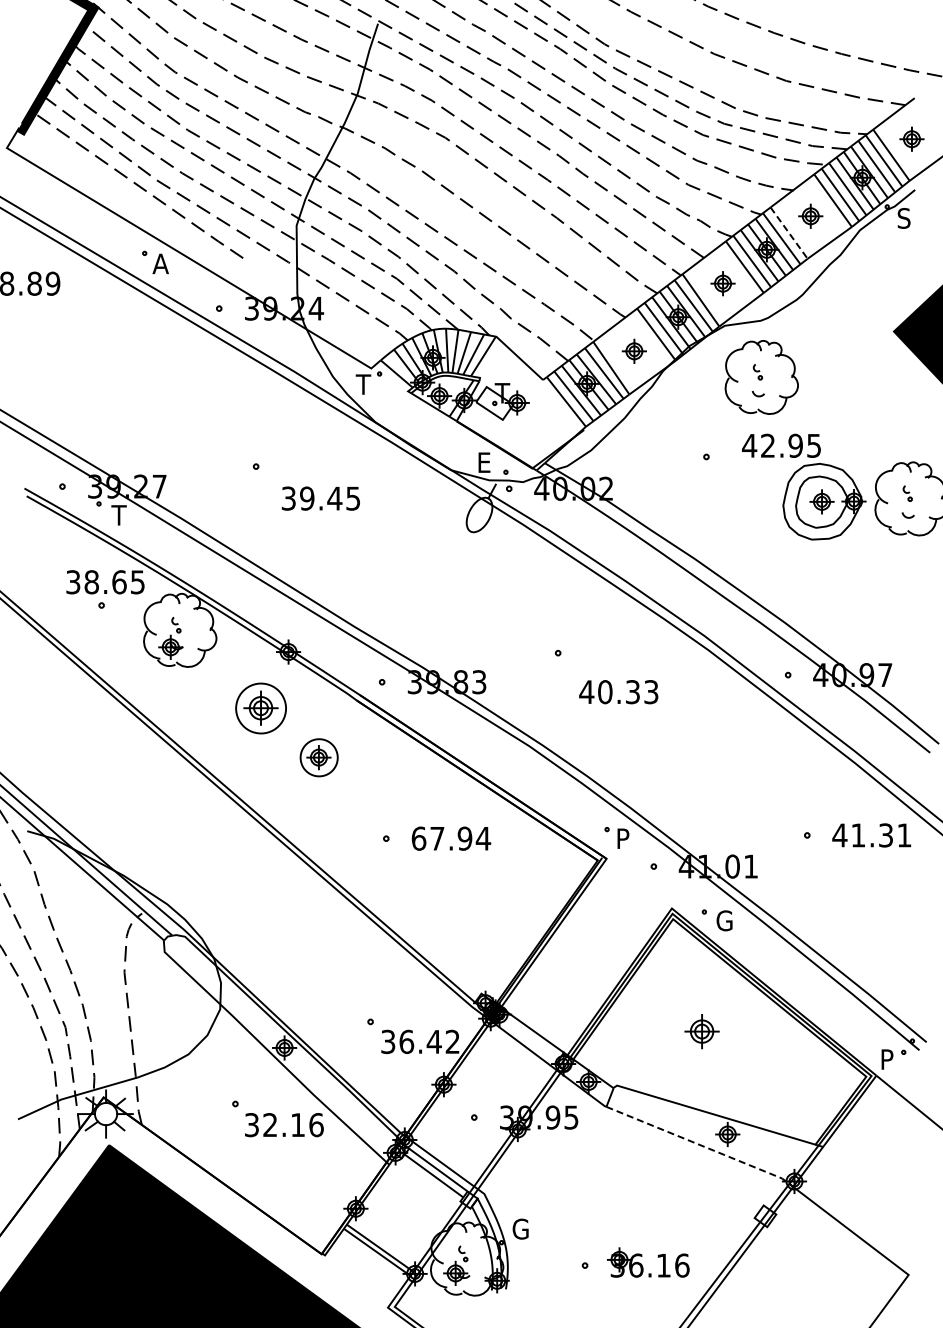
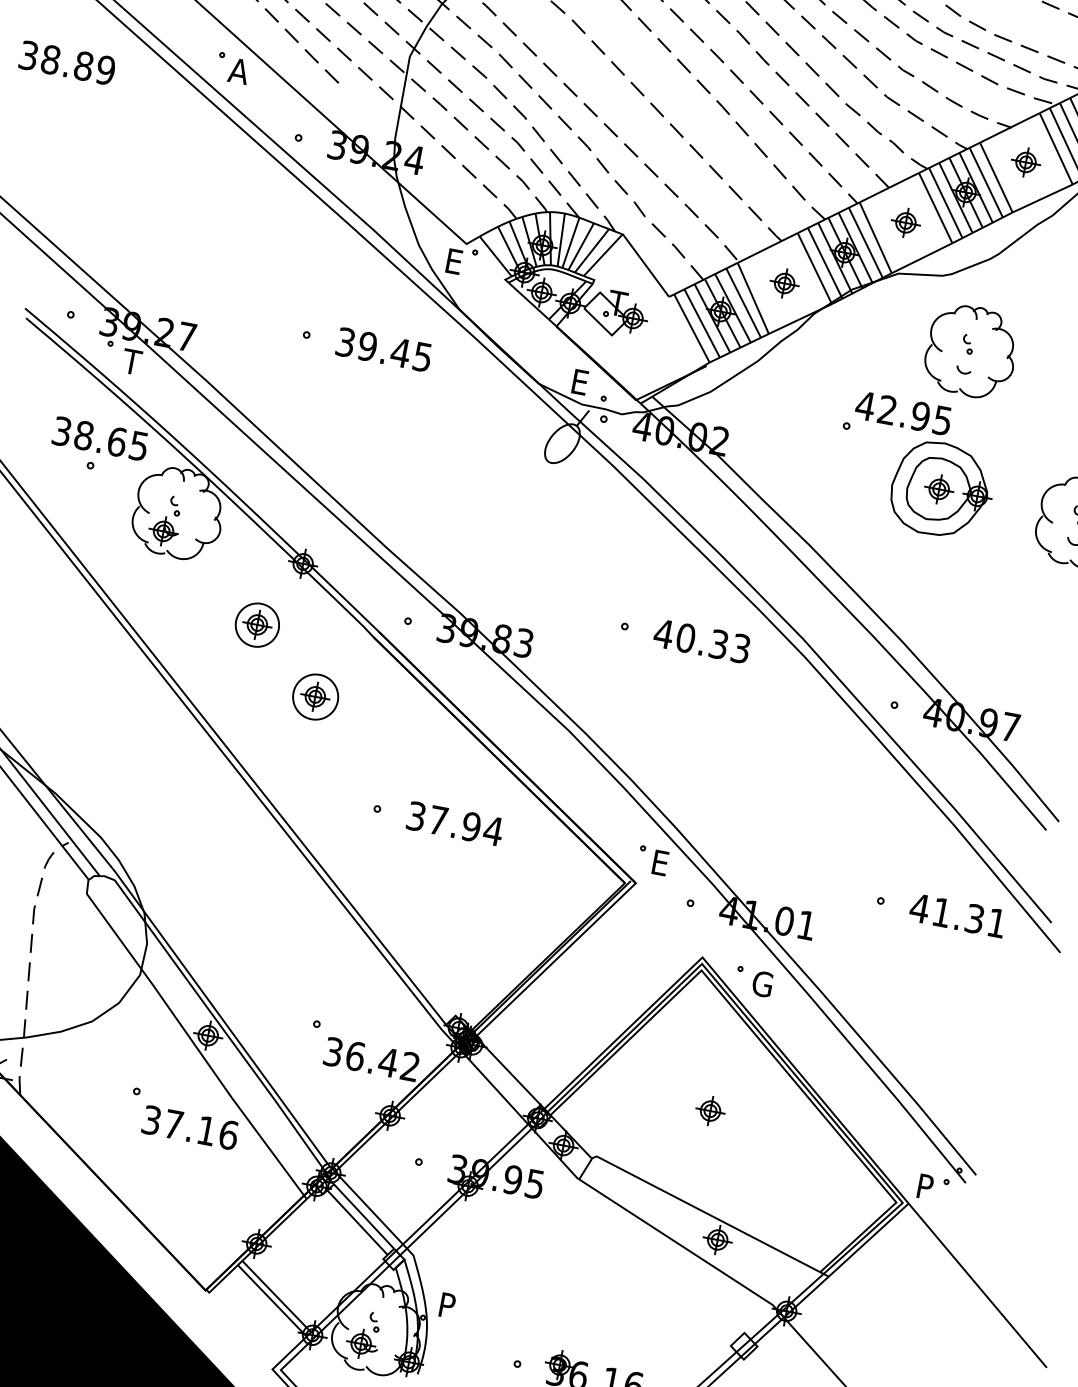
line: (789, 233) -> (996, 178), dashed -> solid
part: (761, 377) -> (971, 351), moved
text: (363, 384) -> (453, 261), T -> E
part: (804, 486) -> (921, 467), moved
text: (320, 498) -> (383, 349), moved
text: (618, 692) -> (701, 641), moved
part: (260, 708) -> (256, 624), size x0.71
text: (418, 838) -> (415, 816), 67.94 -> 37.94
text: (624, 838) -> (661, 863), P -> E
part: (701, 1030) -> (710, 1109), size x0.71
text: (270, 1124) -> (173, 1123), 32.16 -> 37.16
line: (699, 1144) -> (681, 1245), dashed -> solid
text: (520, 1228) -> (448, 1305), G -> P

